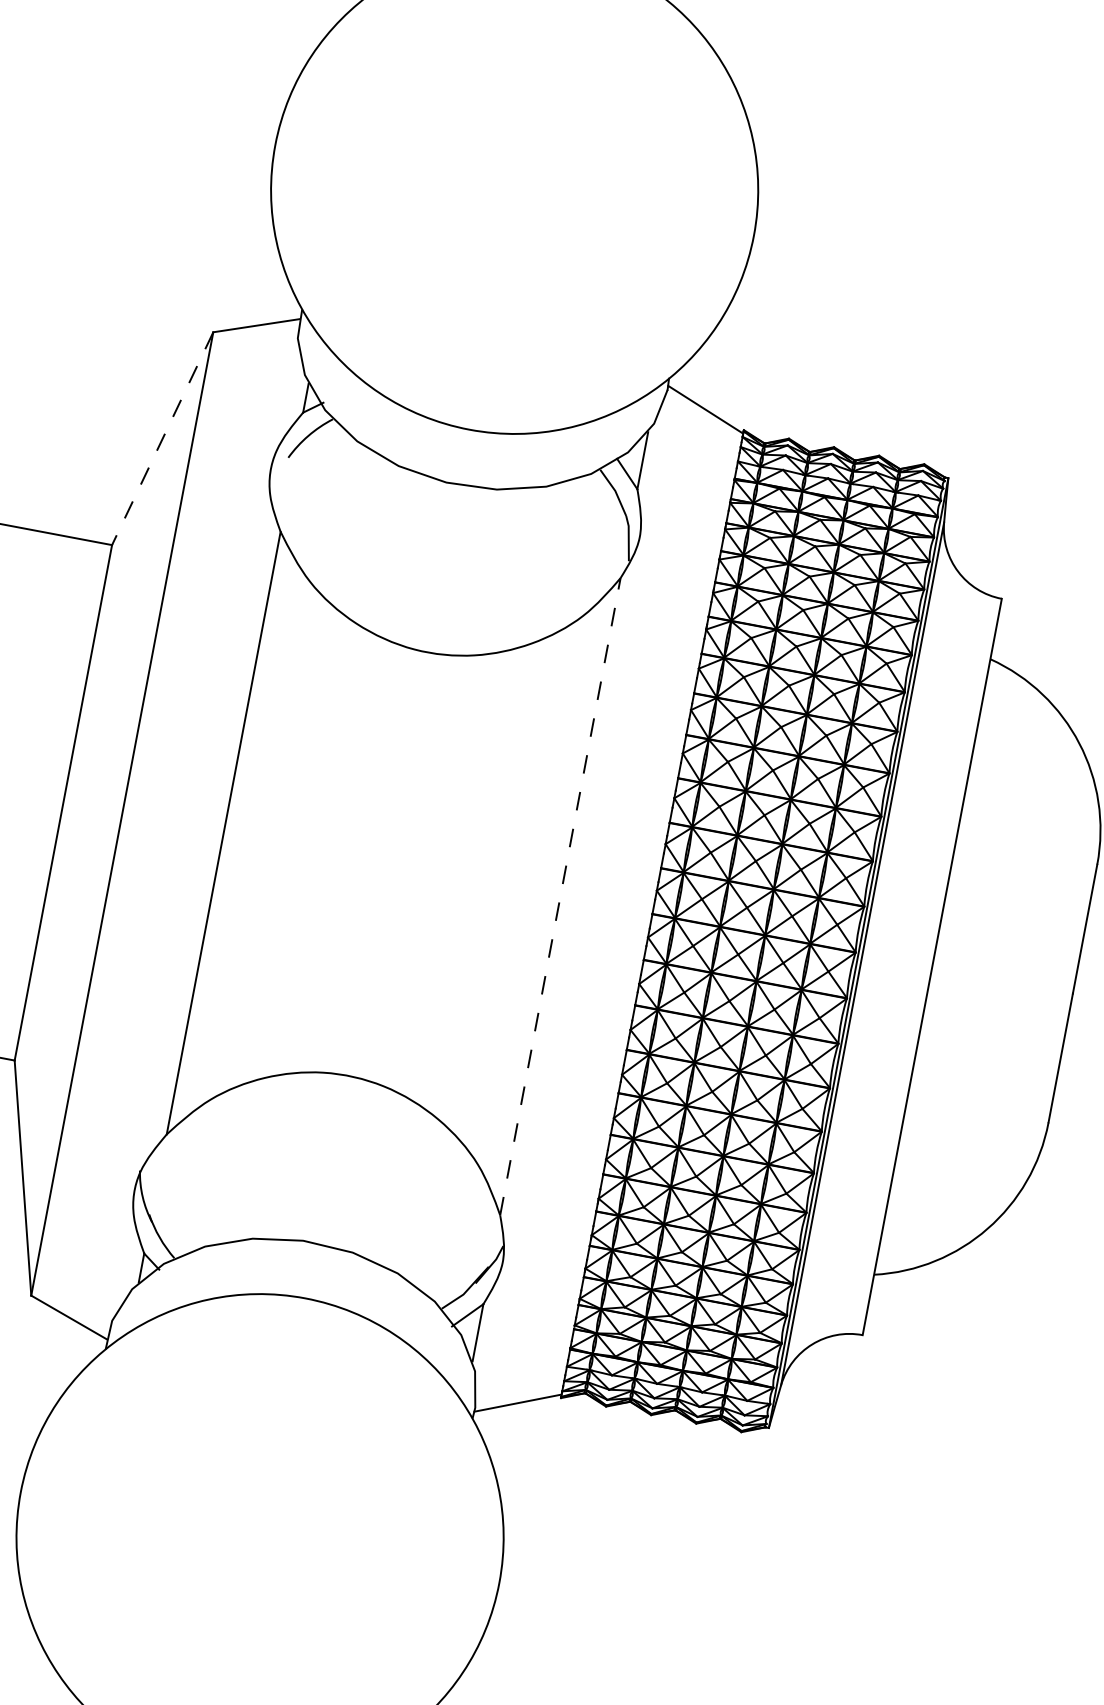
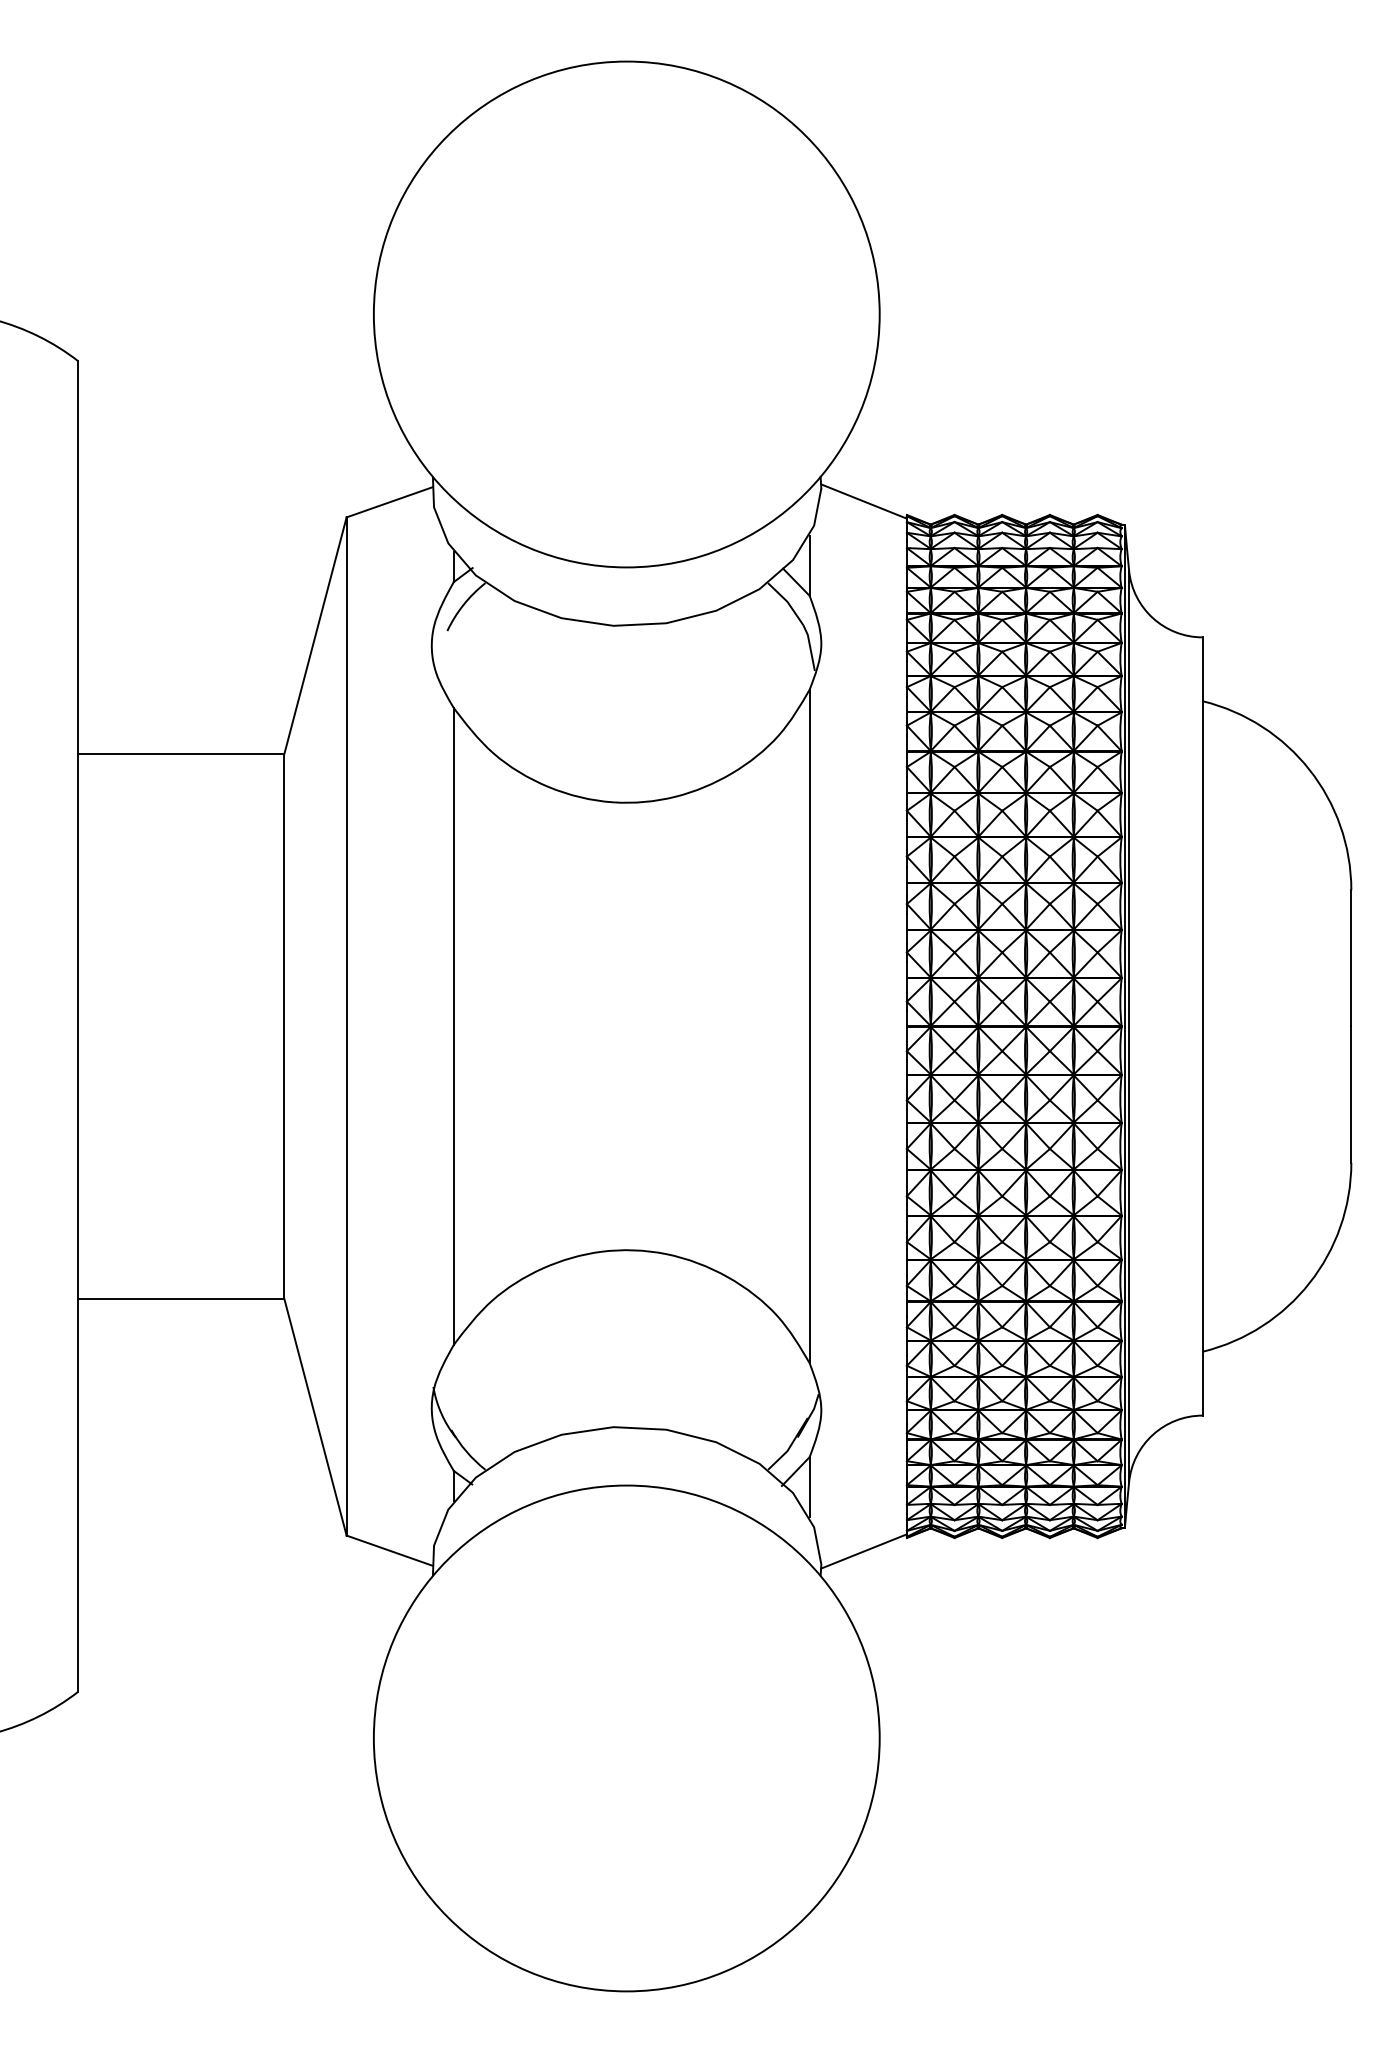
line: (162, 439) -> (315, 636), dashed -> solid
line: (560, 896) -> (809, 1026), dashed -> solid

